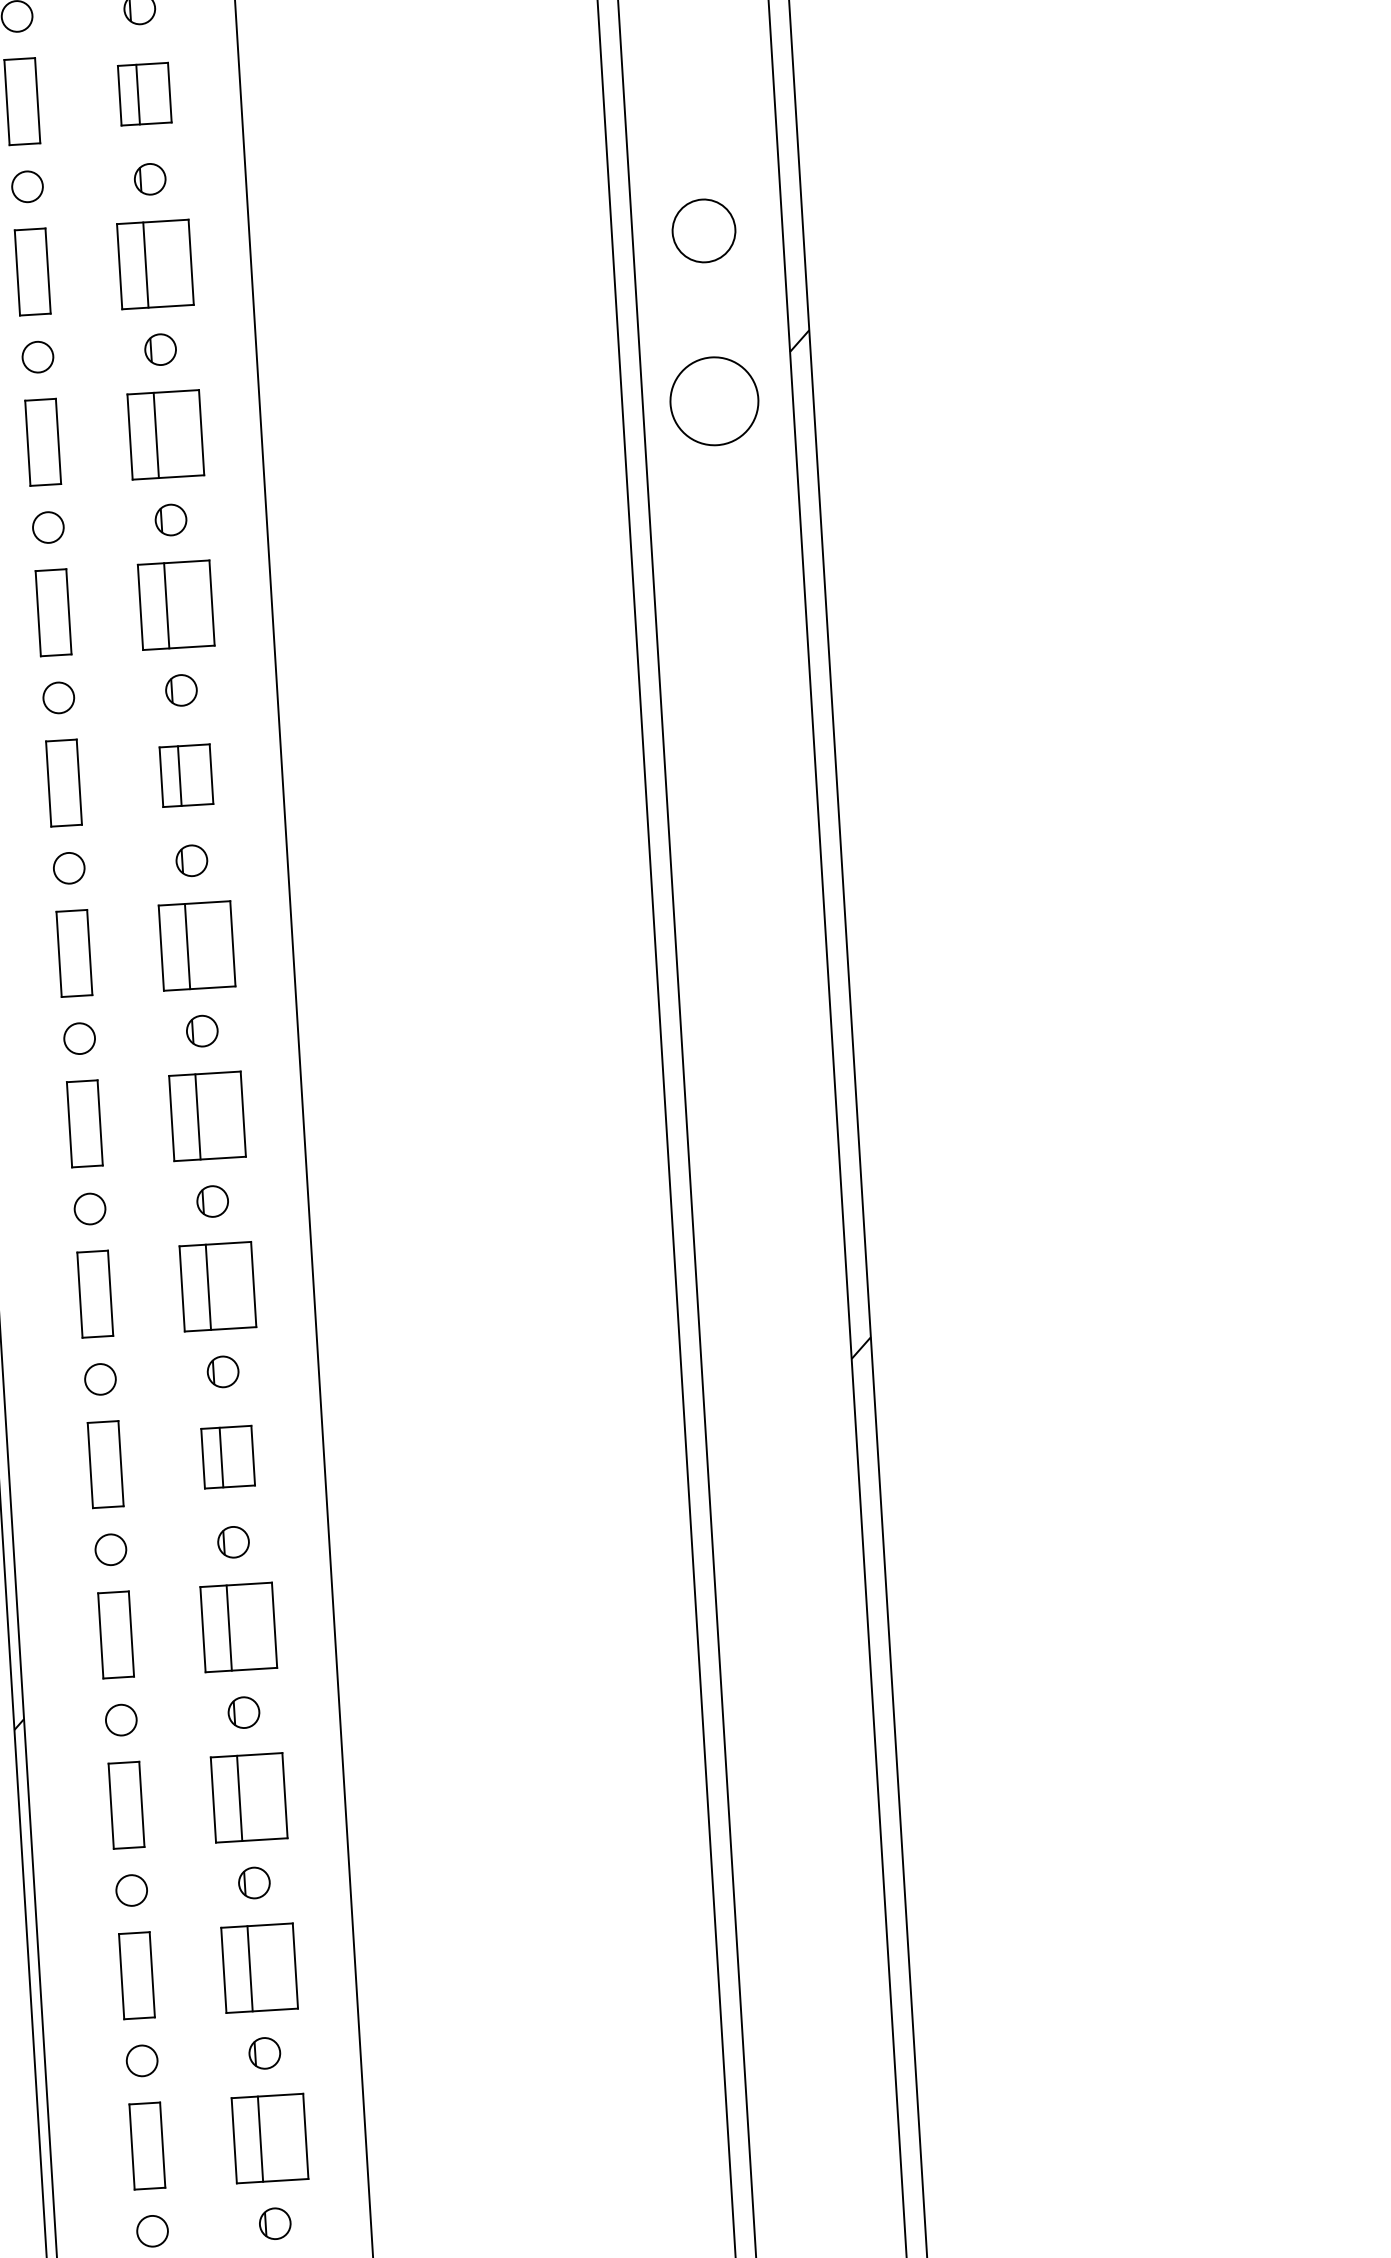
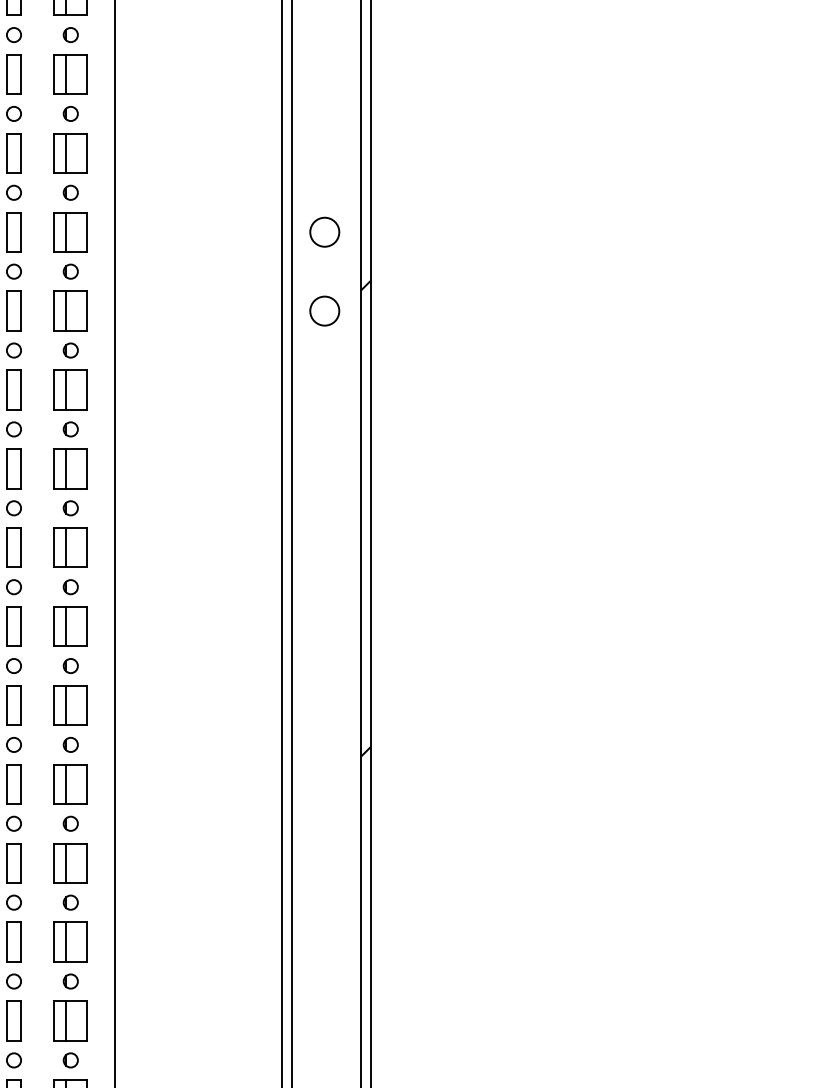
part: (144, 94) -> (70, 153), size x1.43
circle: (713, 399) -> (324, 310), size x0.71
part: (185, 774) -> (70, 468), size x1.43
part: (227, 1457) -> (70, 784), size x1.43

